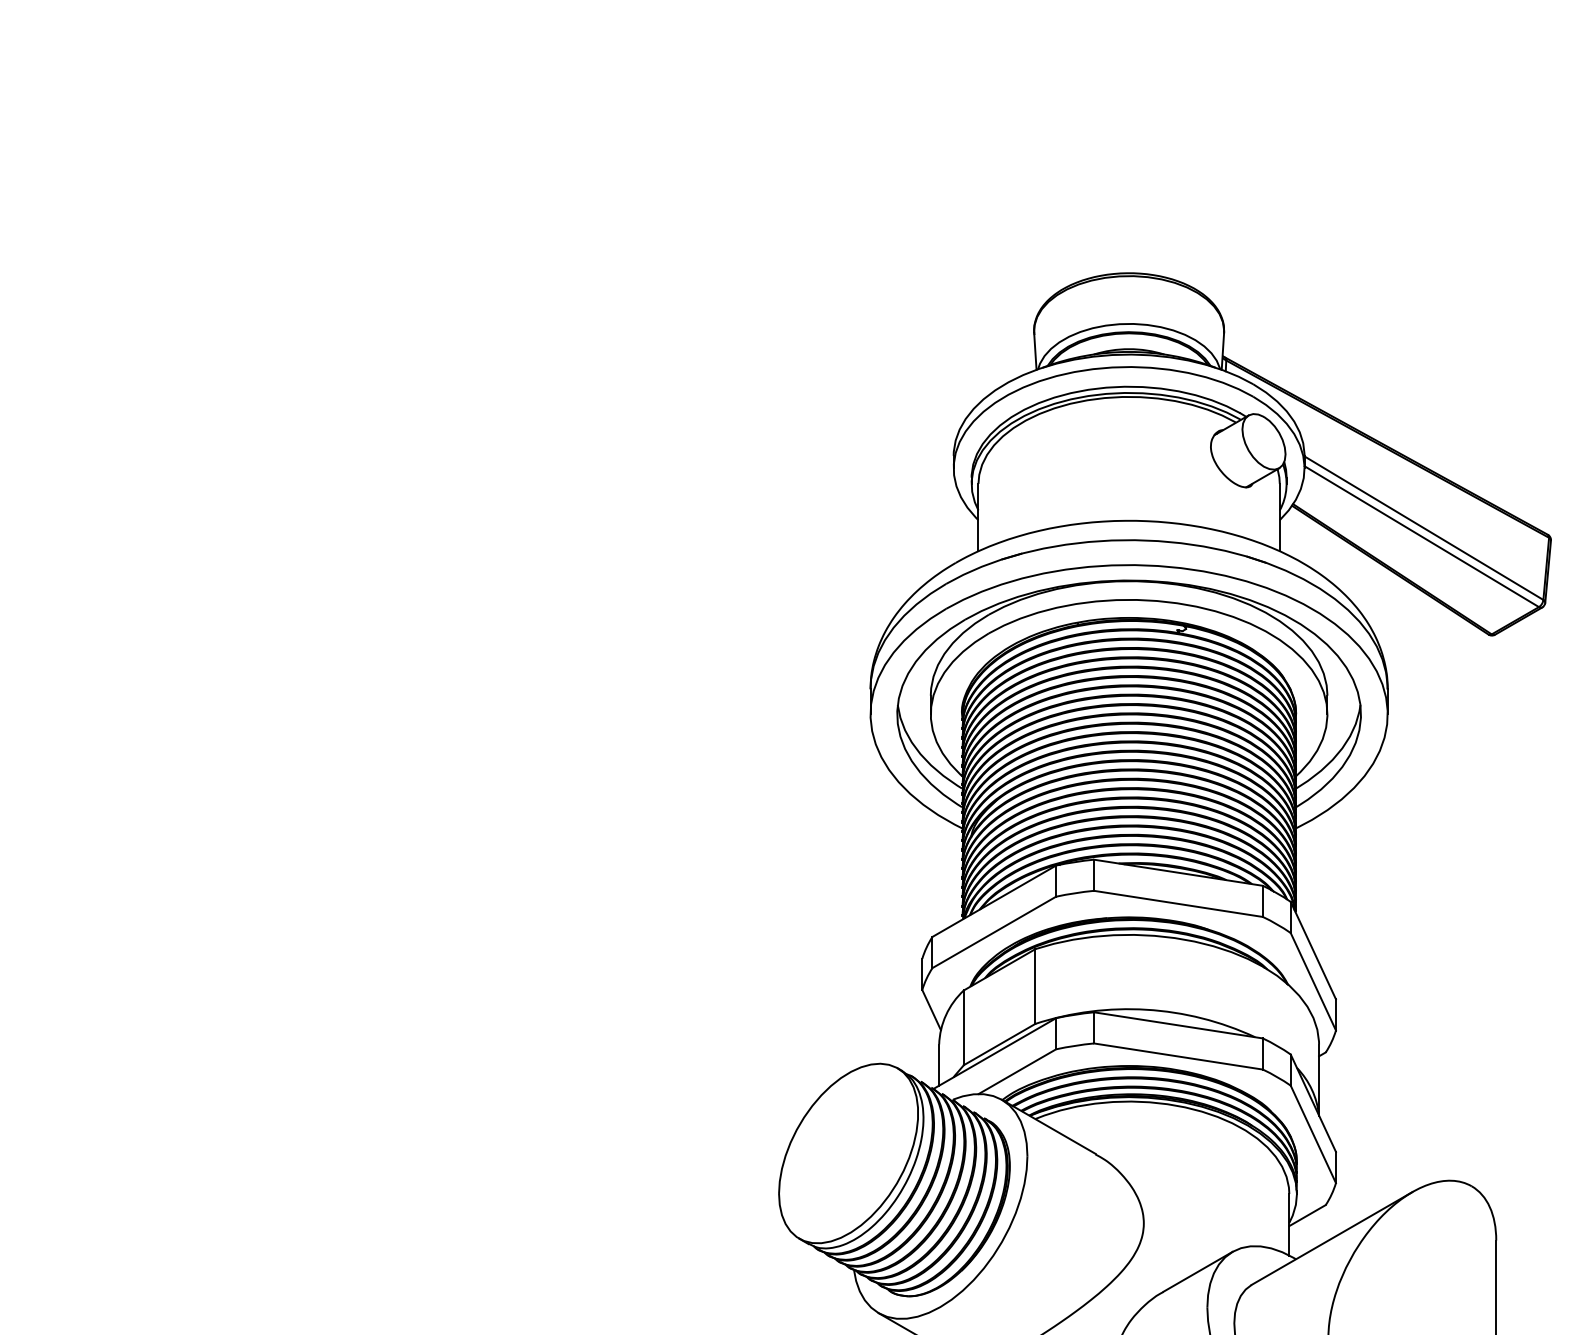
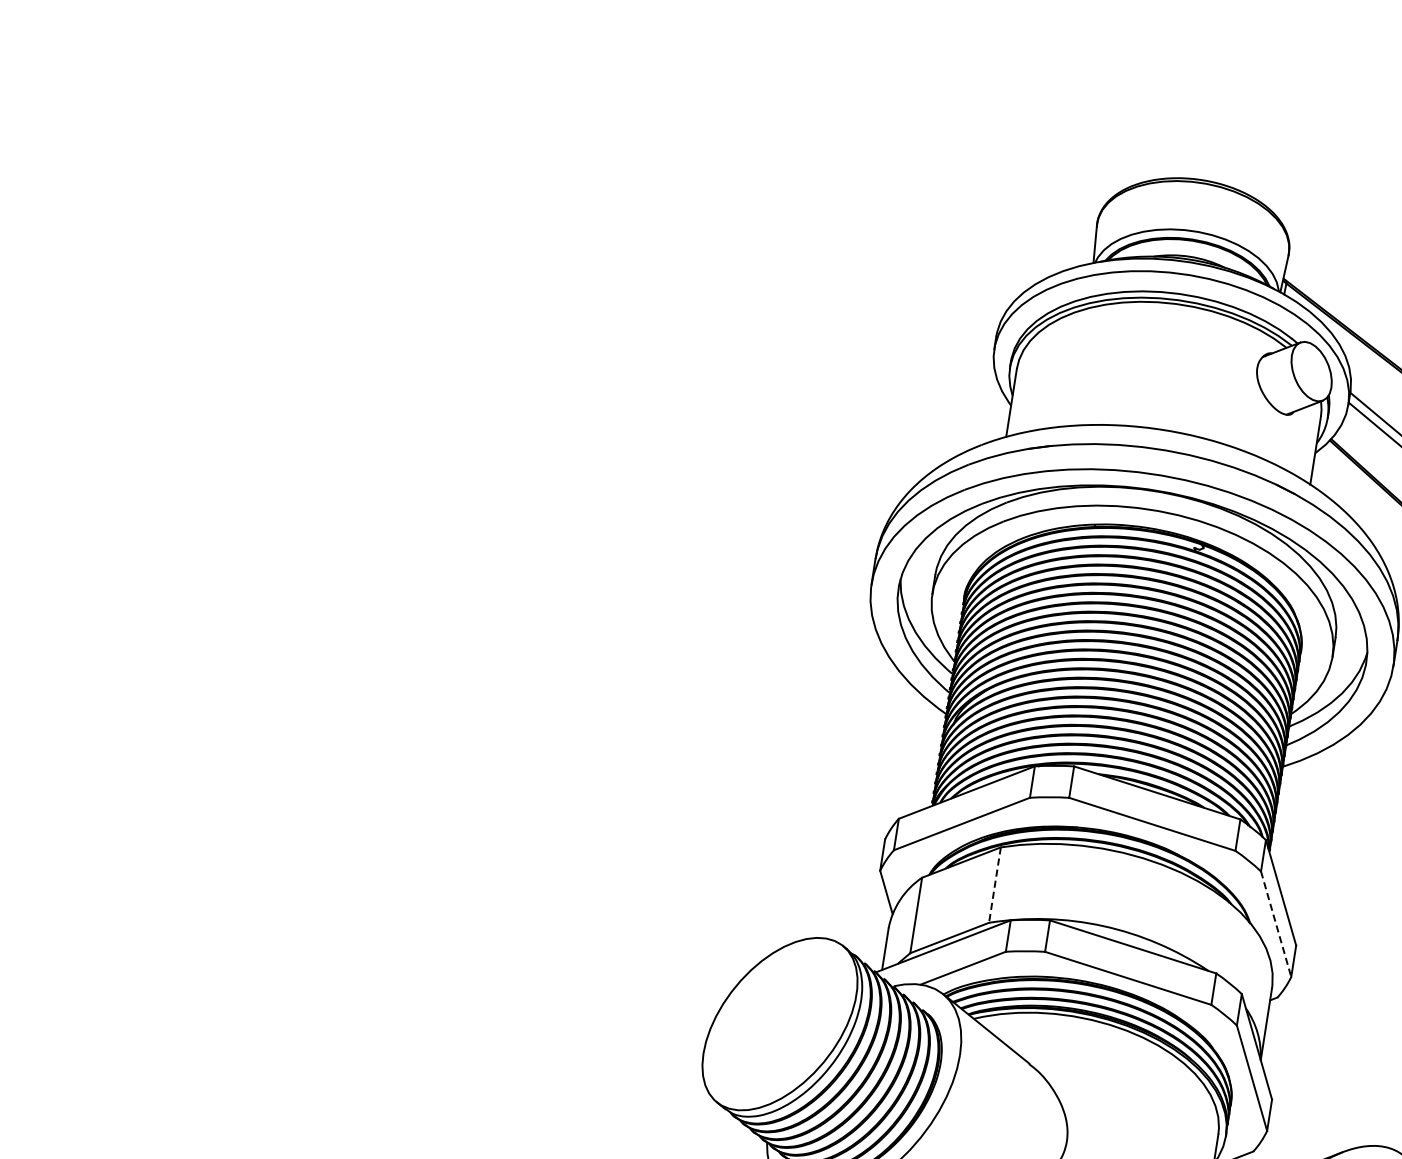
line: (1313, 981) -> (1276, 923), solid -> dashed
line: (1035, 987) -> (994, 886), solid -> dashed

